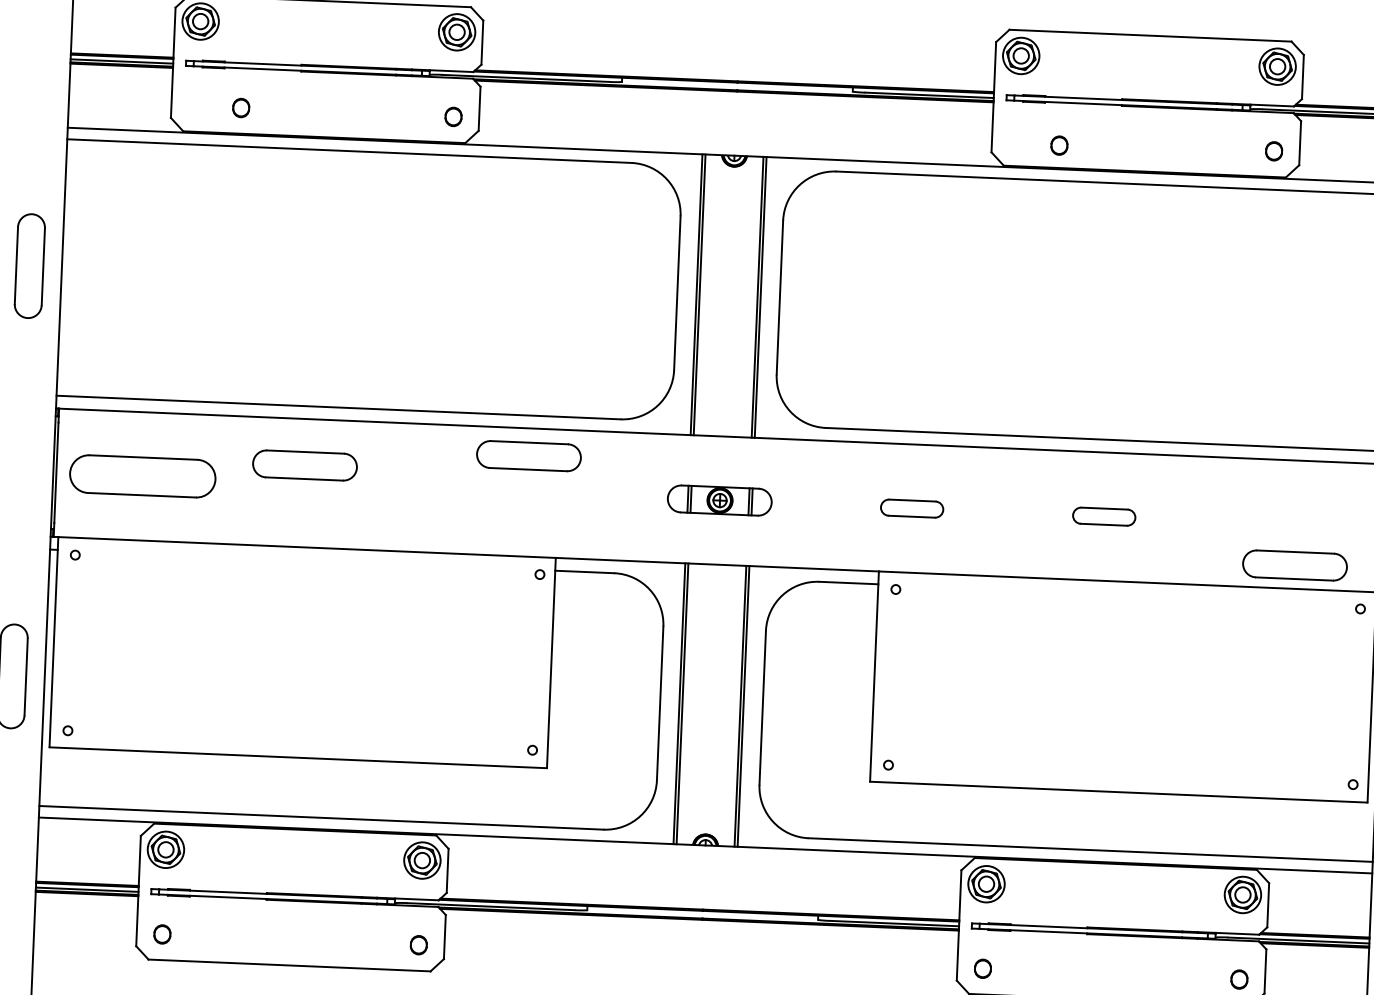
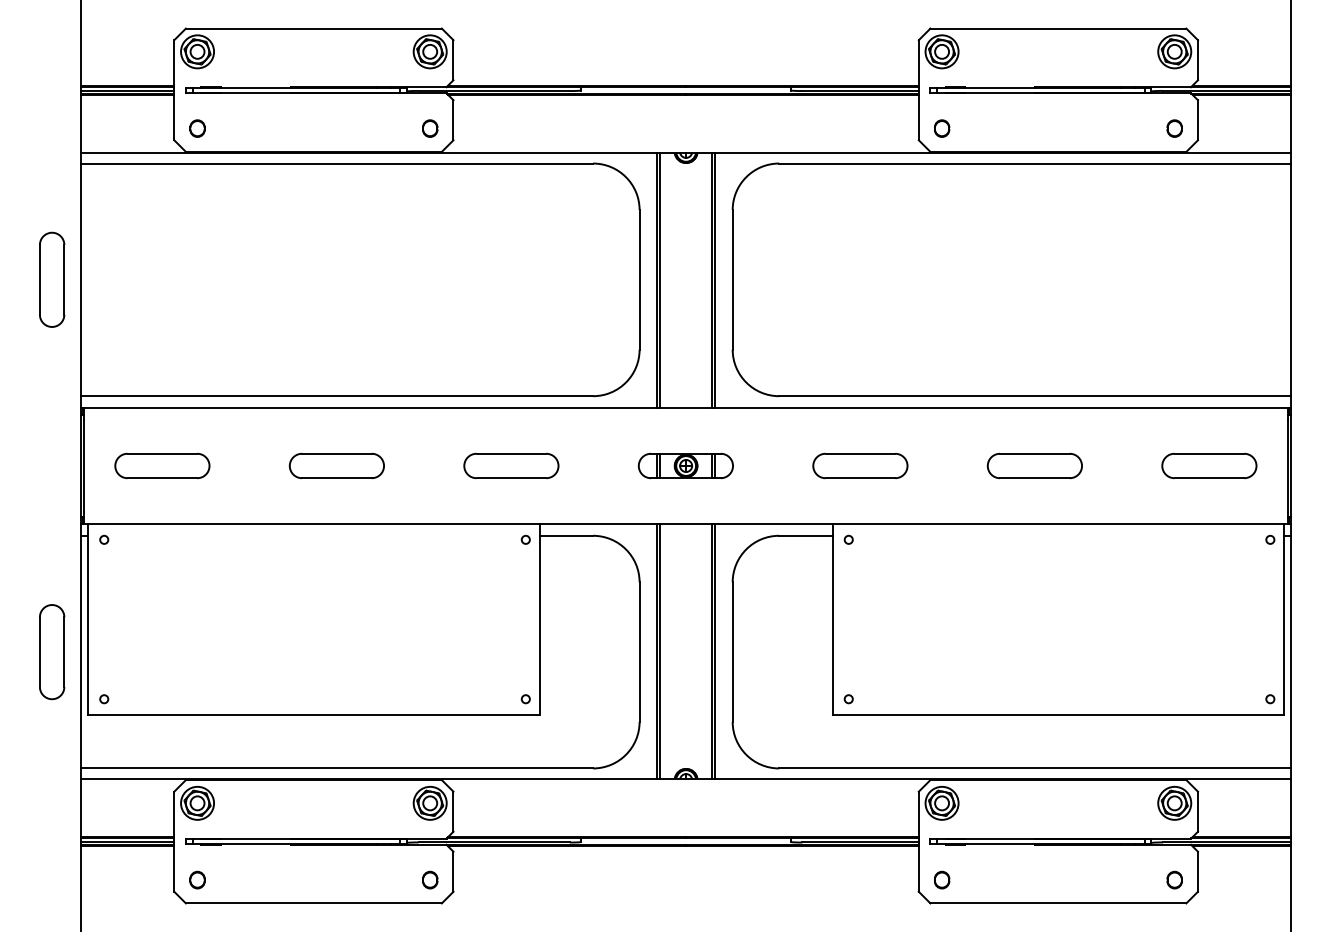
part: (241, 107) -> (197, 128), moved
part: (1059, 145) -> (942, 128), moved
part: (529, 455) -> (511, 465), moved
part: (304, 464) -> (336, 465), moved
part: (142, 475) -> (162, 465), size x0.71
part: (912, 508) -> (860, 465), size x1.67
part: (1103, 516) -> (1034, 465), size x1.67
part: (1295, 564) -> (1209, 465), moved

